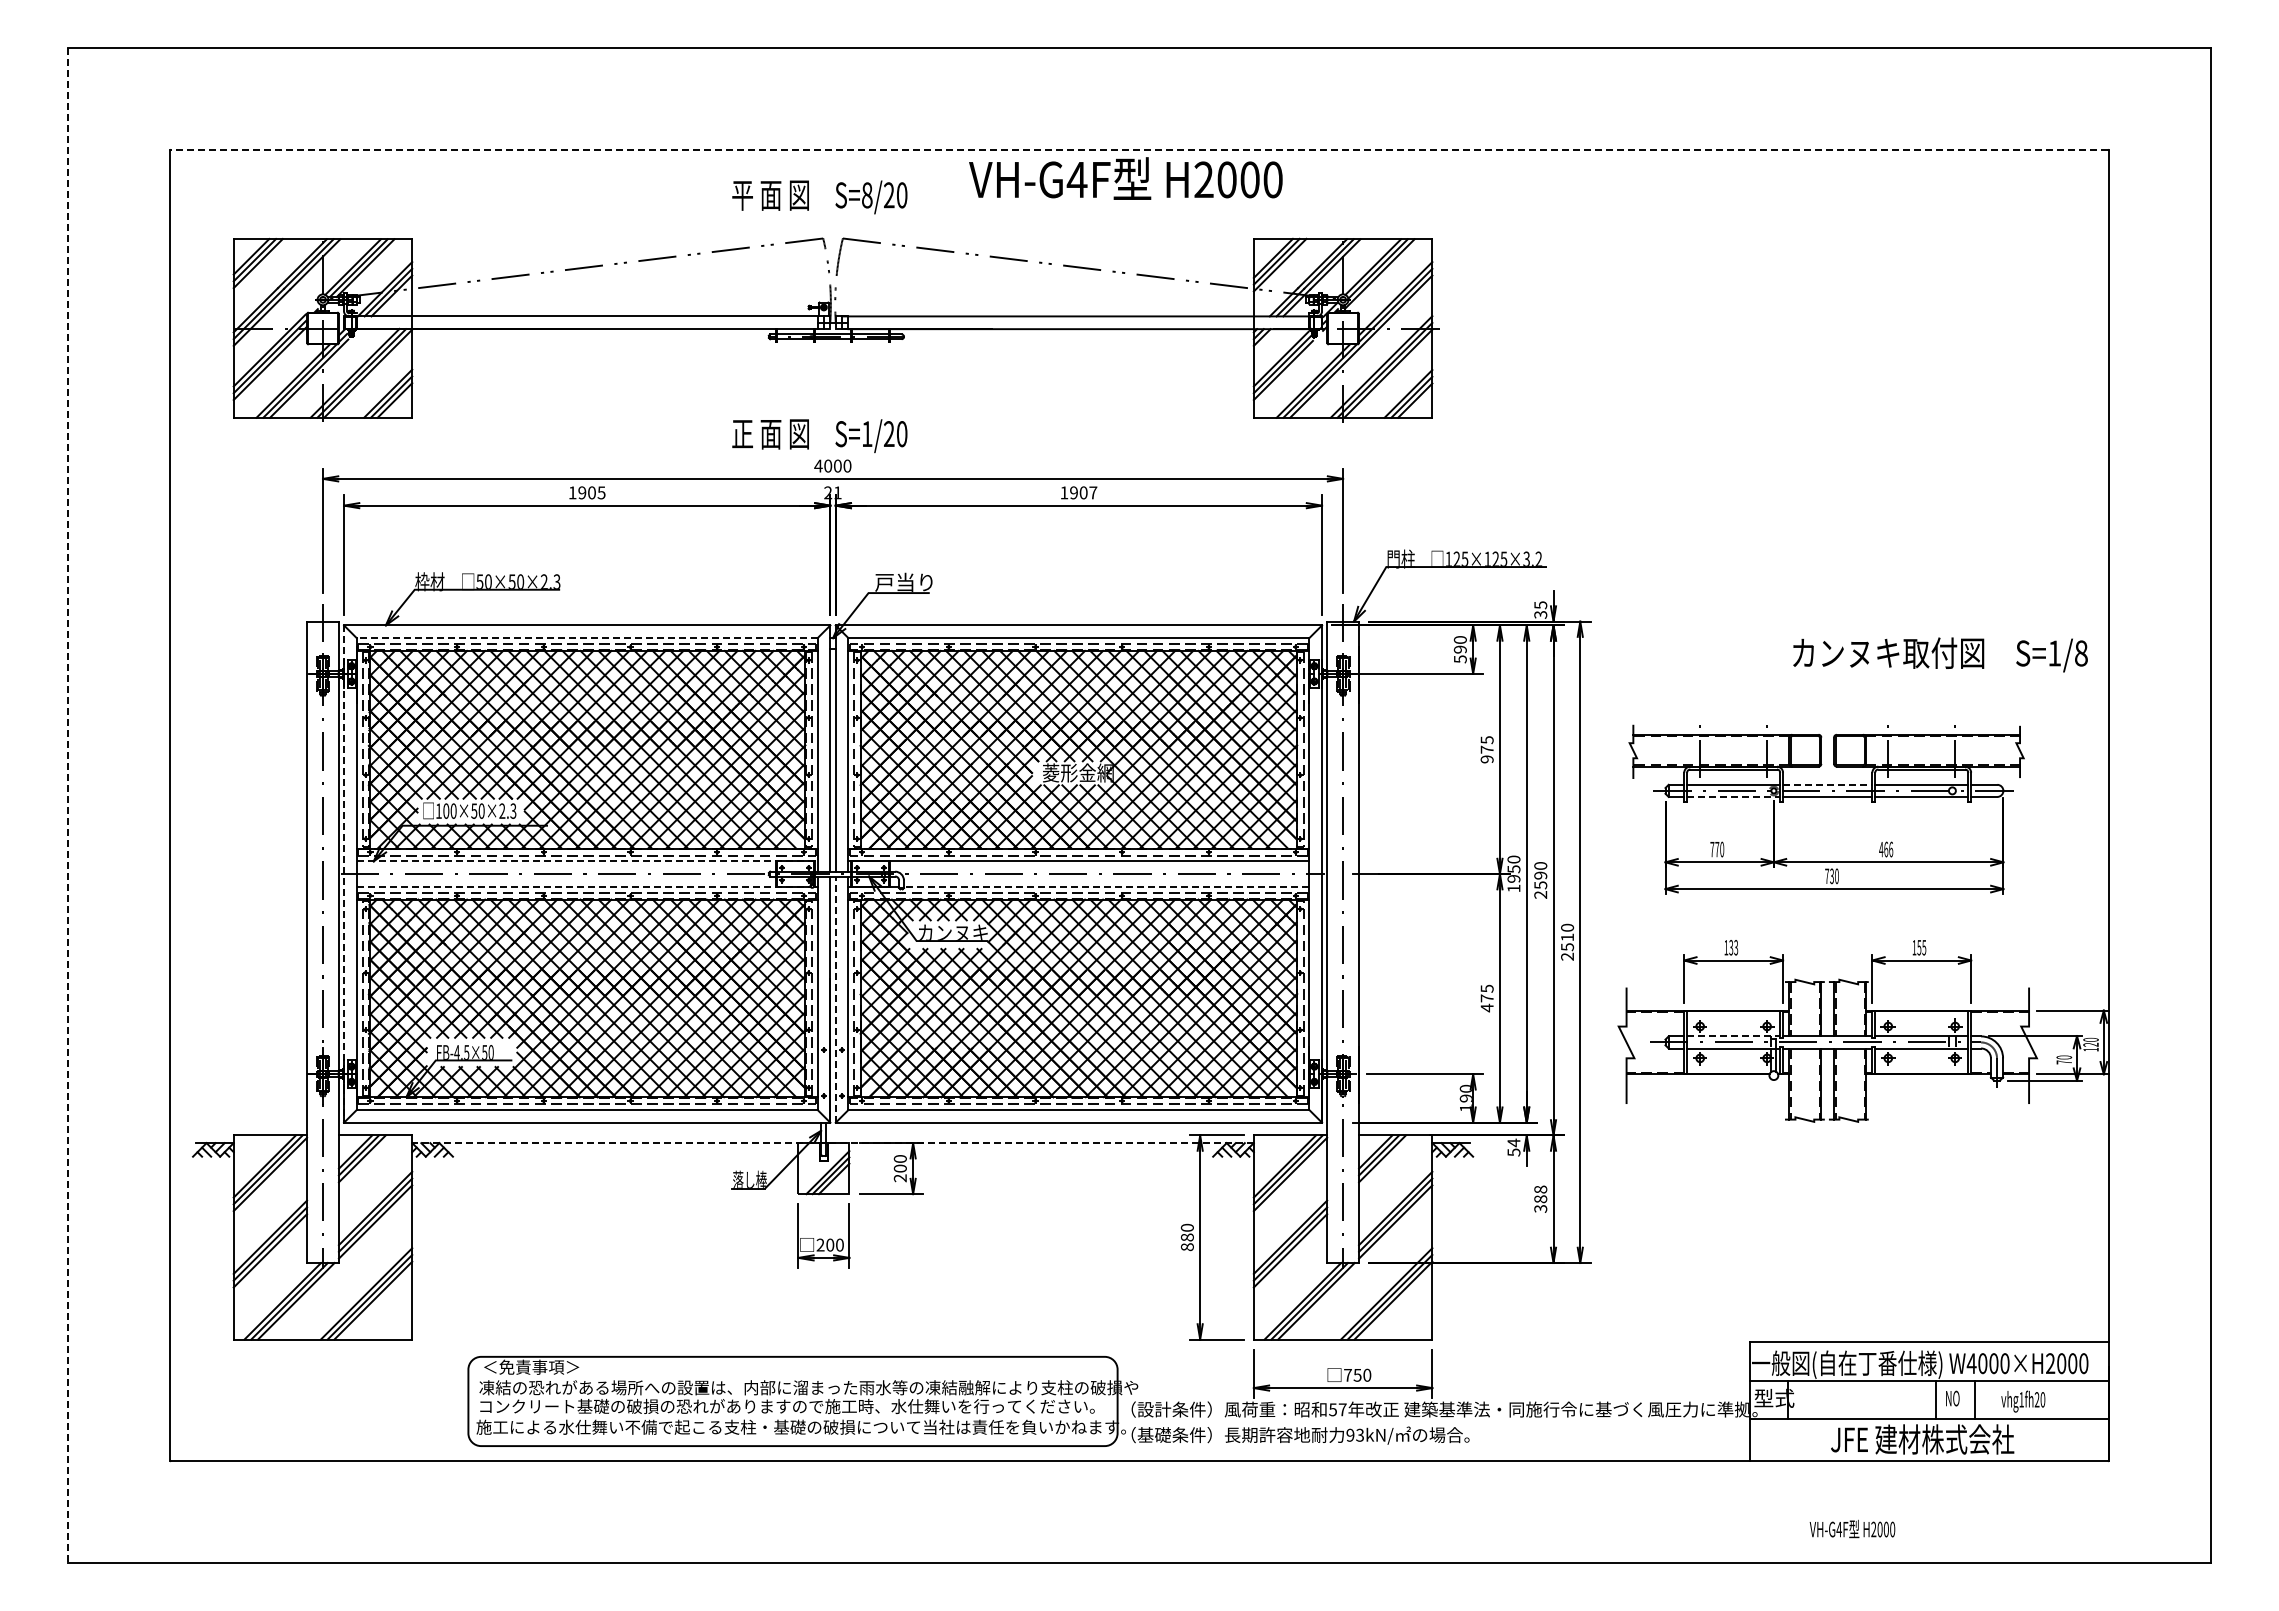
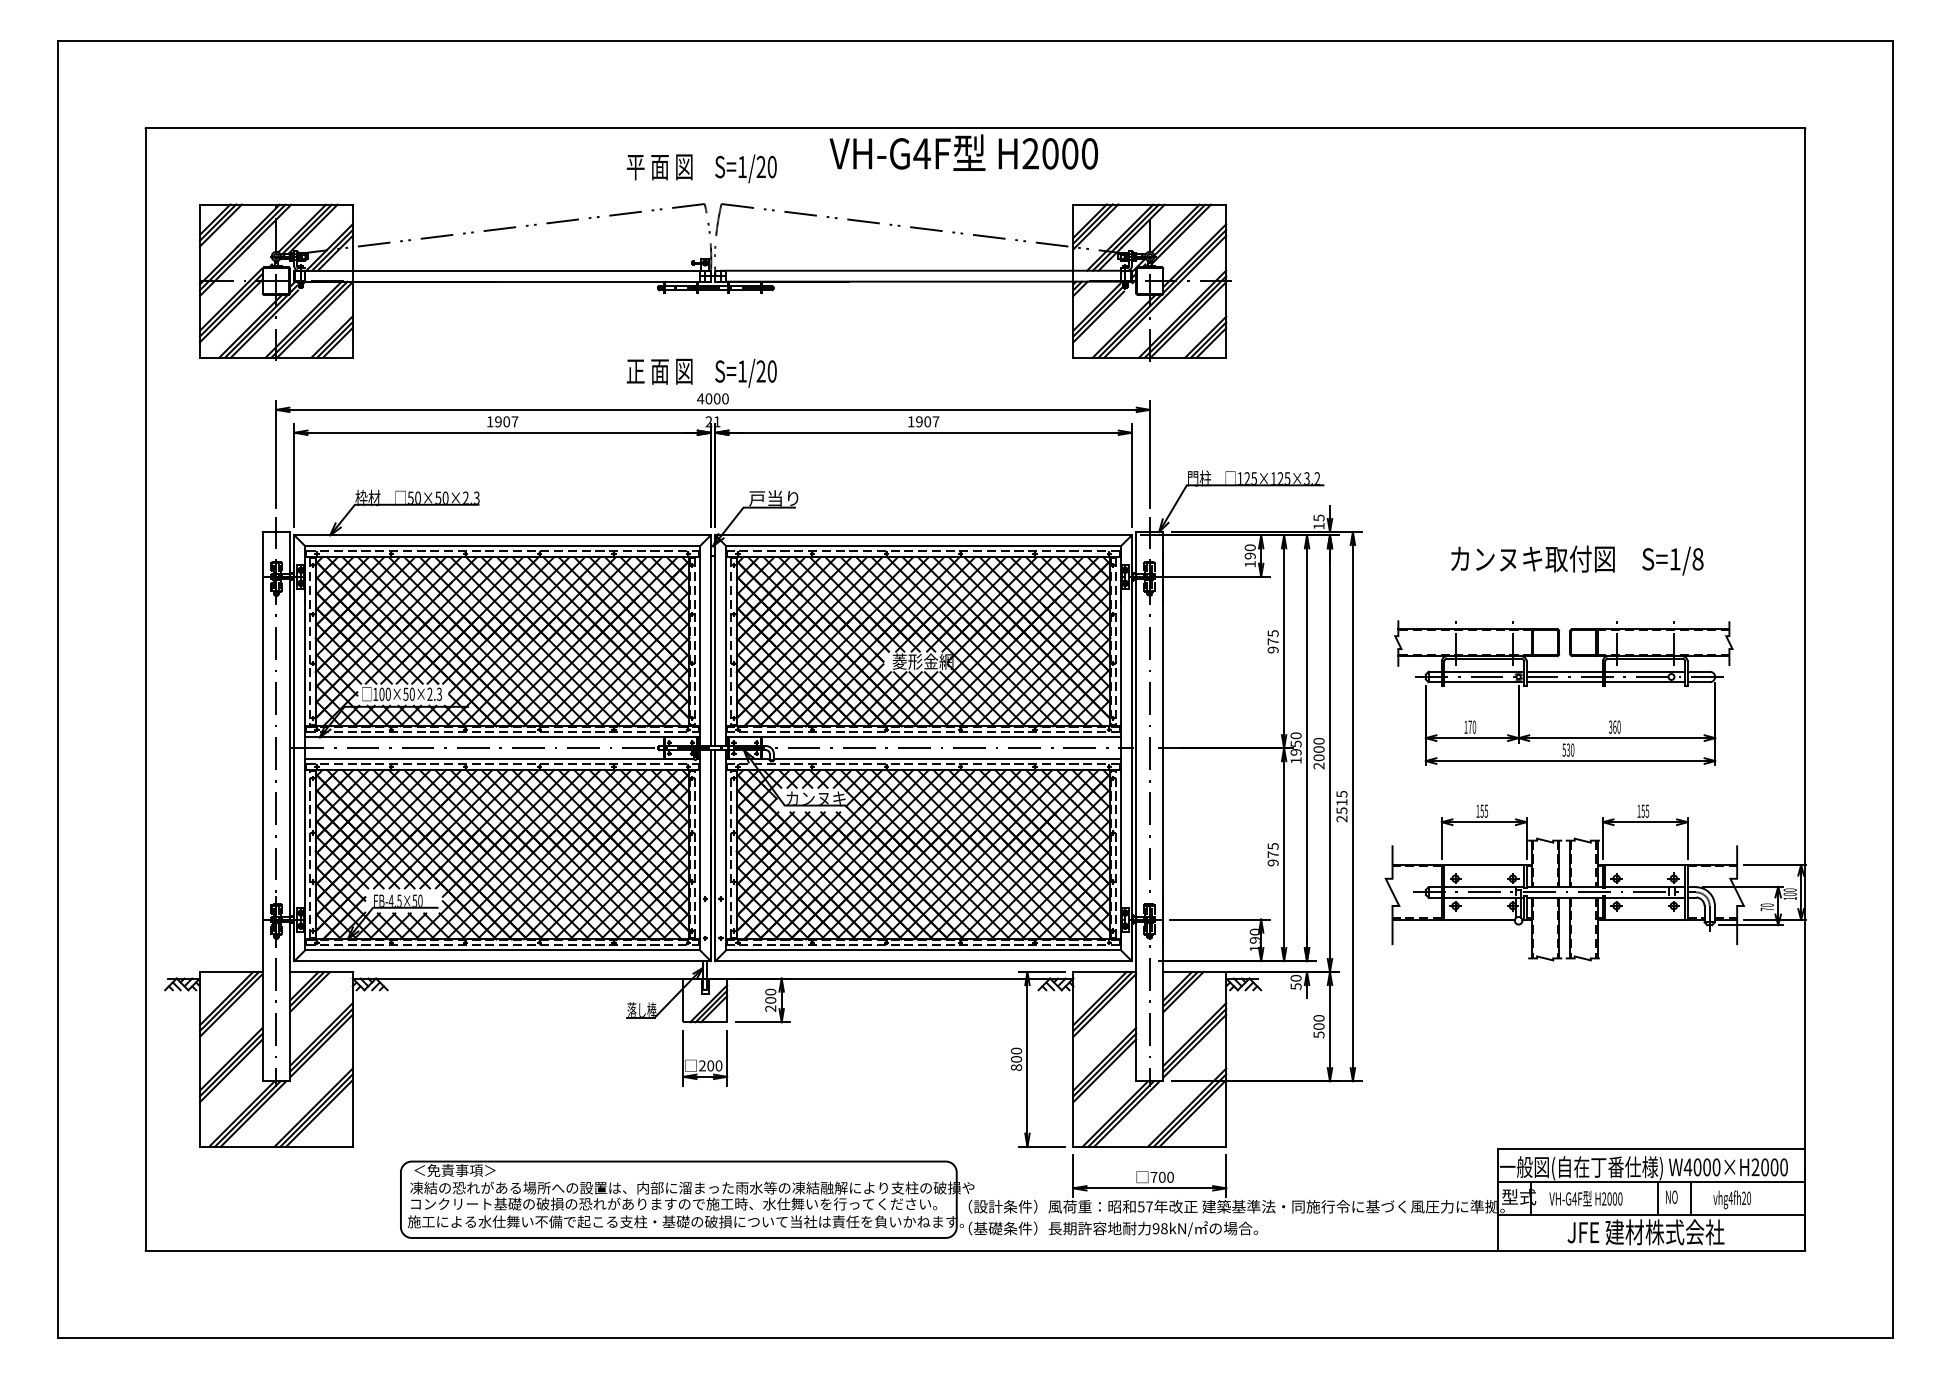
line: (1139, 150) -> (975, 128), dashed -> solid
text: (867, 195) -> (742, 167), S=8/20 -> S=1/20
text: (601, 492) -> (514, 421), 1905 -> 1907
text: (1540, 614) -> (1318, 525), 35 -> 15
line: (586, 638) -> (502, 546), dashed -> solid
text: (1940, 654) -> (1577, 560), moved
text: (1460, 659) -> (1250, 564), 590 -> 190
line: (1827, 784) -> (1564, 671), dashed -> solid
line: (1733, 796) -> (1484, 681), dashed -> solid
line: (68, 805) -> (58, 689), dashed -> solid
text: (1712, 849) -> (1466, 727), 770 -> 170
text: (1886, 849) -> (1615, 727), 466 -> 360
line: (587, 861) -> (502, 737), dashed -> solid
line: (344, 874) -> (294, 748), dashed -> solid
text: (1827, 876) -> (1564, 750), 730 -> 530
text: (1540, 880) -> (1318, 753), 2590 -> 2000
line: (583, 886) -> (499, 758), dashed -> solid
line: (1106, 886) -> (947, 758), dashed -> solid
text: (1567, 927) -> (1341, 793), 2510 -> 2515
text: (1733, 944) -> (1484, 808), 133 -> 155
line: (835, 999) -> (715, 855), dashed -> solid
text: (1486, 1007) -> (1272, 862), 475 -> 975
line: (1733, 1036) -> (1484, 887), dashed -> solid
text: (2090, 1044) -> (1789, 894), 120 -> 100
text: (1513, 1142) -> (1295, 978), 54 -> 50
line: (833, 1143) -> (713, 978), dashed -> solid
text: (1540, 1198) -> (1318, 1025), 388 -> 500
text: (1187, 1237) -> (1016, 1059), 880 -> 800
text: (1357, 1374) -> (1162, 1176), 750 -> 700
text: (2021, 1399) -> (1730, 1198), vhg1fh20 -> vhg4fh20
text: (1360, 1435) -> (1164, 1228), 93kN/ -> 98kN/
text: (1852, 1528) -> (1585, 1198), moved

